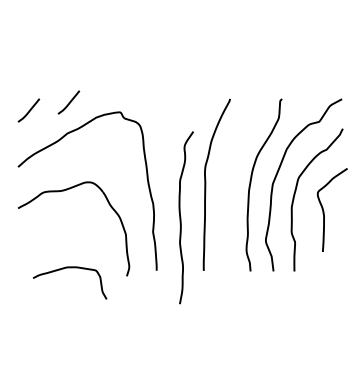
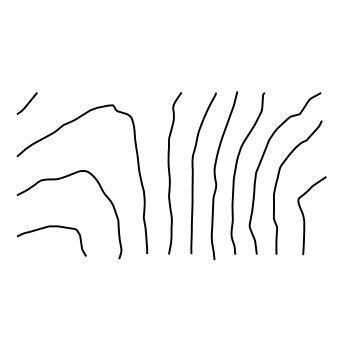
curve: (68, 102) -> (64, 96), removed
curve: (230, 190) -> (216, 178), added
curve: (324, 211) -> (304, 217), moved
curve: (181, 217) -> (170, 173), moved
curve: (69, 268) -> (51, 227), moved

